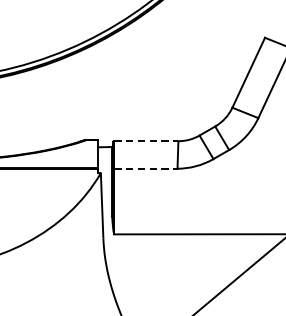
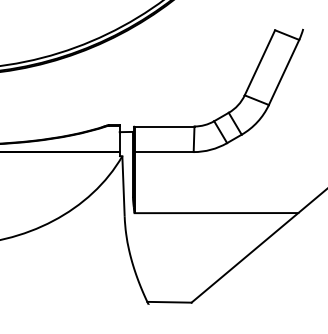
line: (146, 141) -> (164, 126), dashed -> solid
line: (146, 169) -> (164, 152), dashed -> solid

